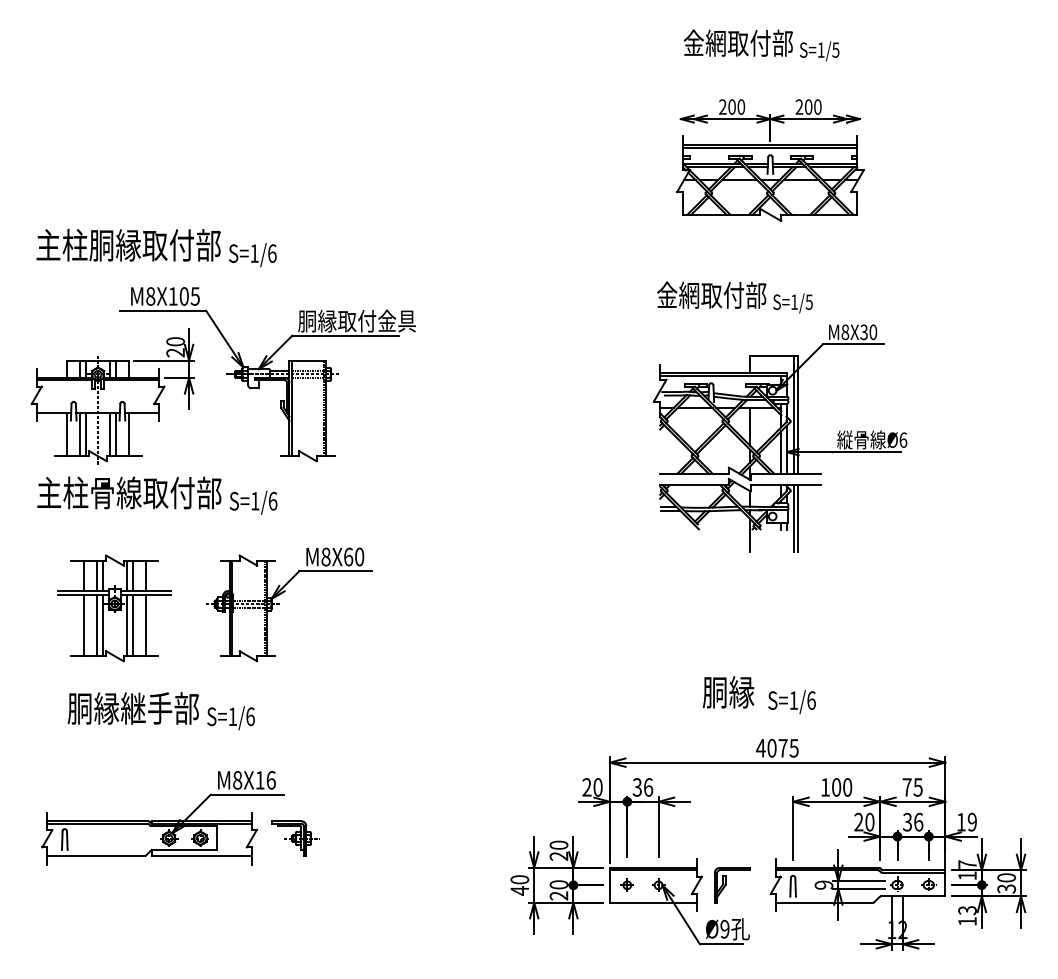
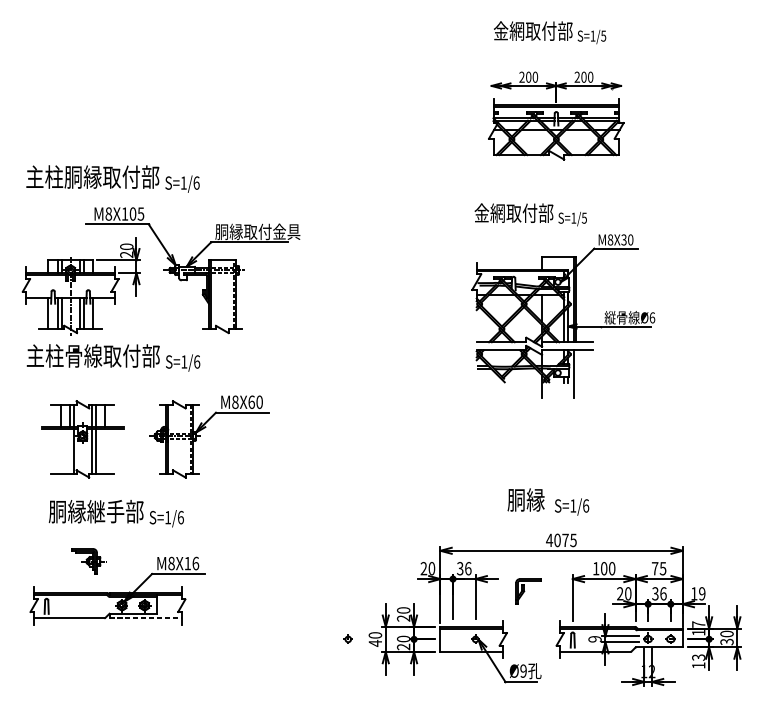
line: (797, 518) -> (575, 374), removed
line: (83, 625) -> (60, 451), removed
line: (97, 625) -> (70, 451), removed
line: (145, 625) -> (104, 451), removed
part: (295, 838) -> (89, 561), moved
line: (202, 856) -> (146, 618), solid -> dashed
part: (626, 884) -> (347, 638), moved
part: (732, 885) -> (528, 591), moved

